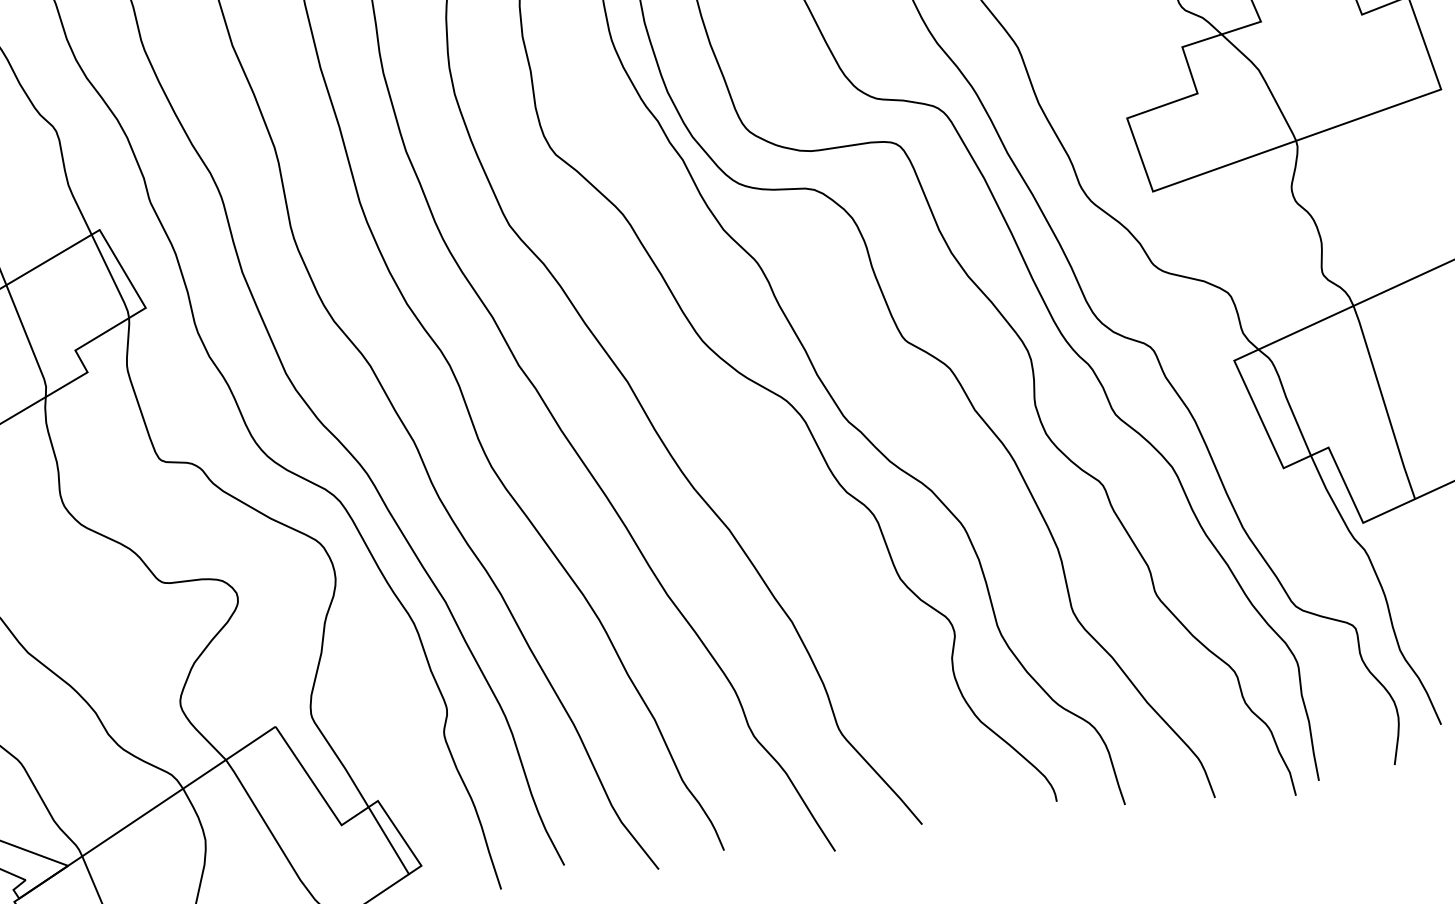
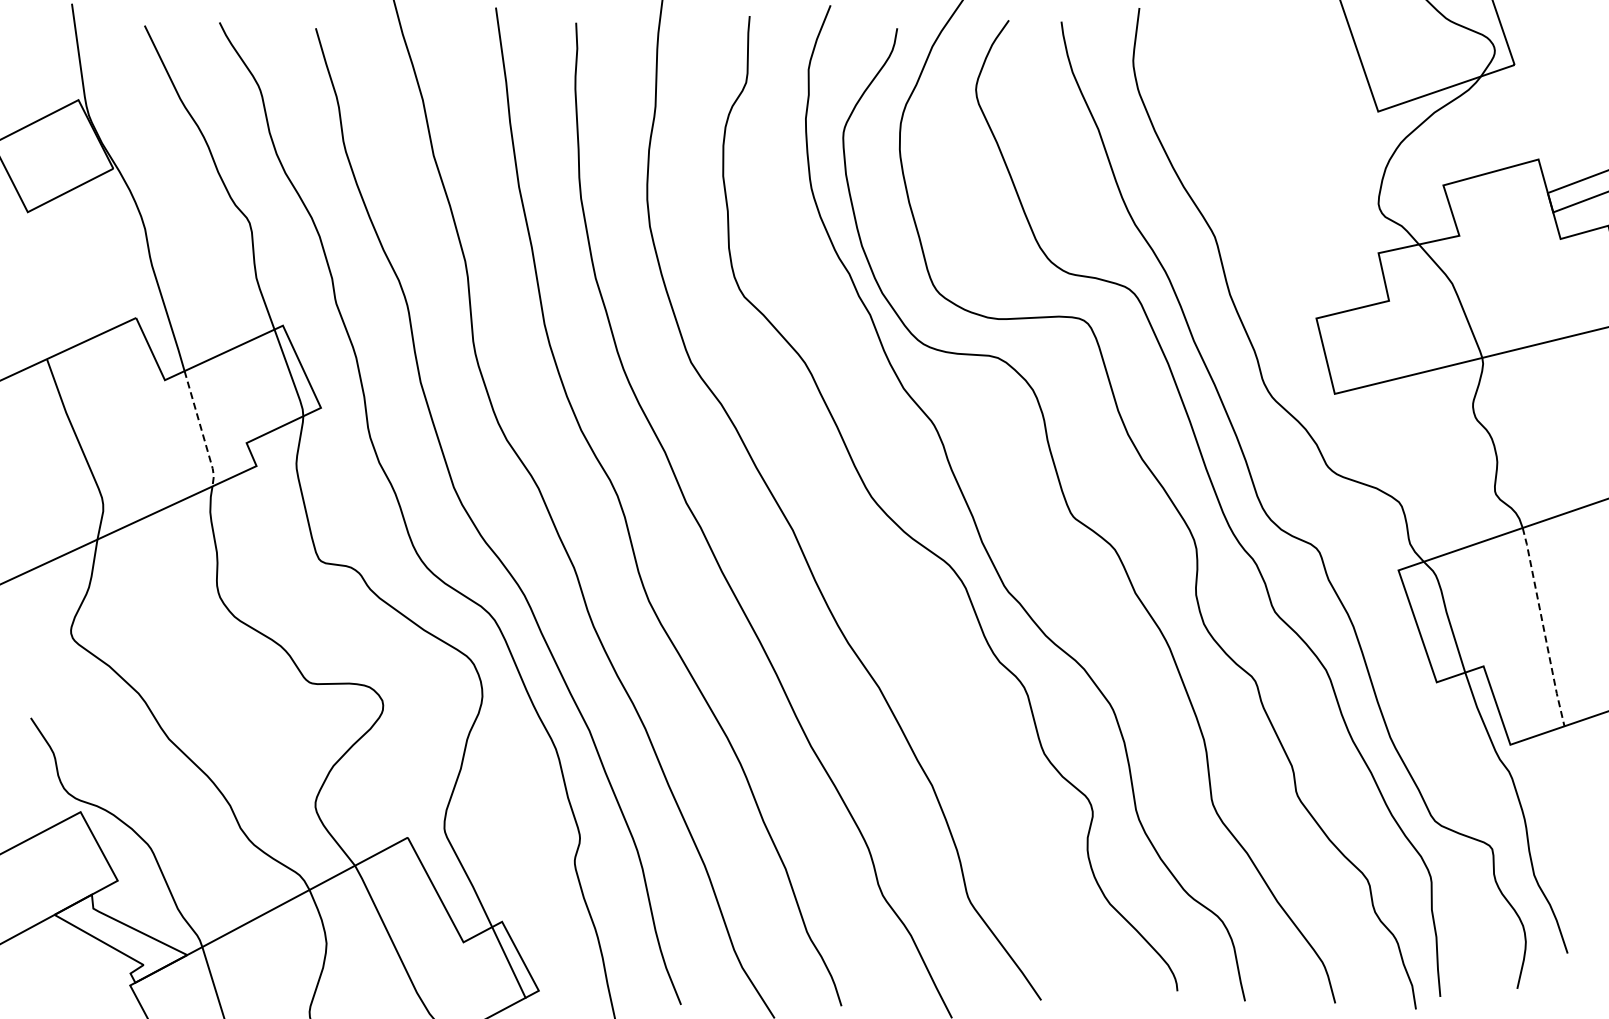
line: (29, 342) -> (201, 430), solid -> dashed
line: (1384, 402) -> (1543, 627), solid -> dashed

